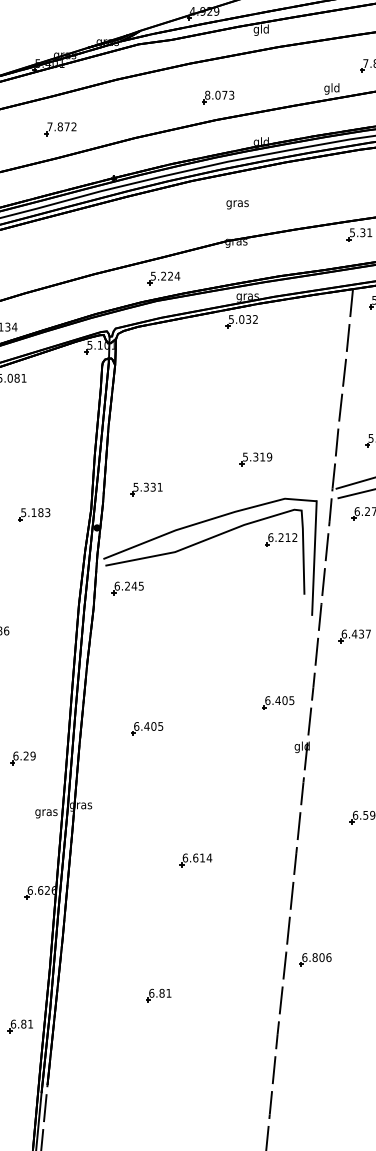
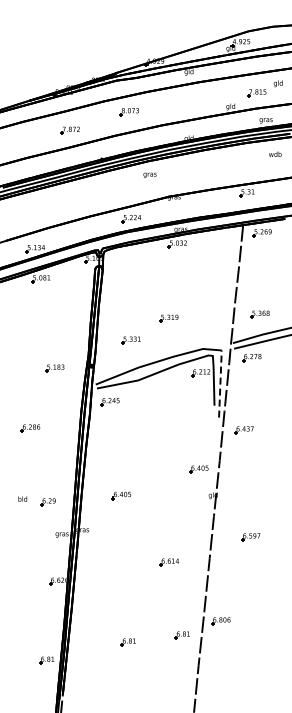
part: (216, 98) -> (128, 112), moved
text: (236, 203) -> (149, 174), moved
part: (255, 459) -> (168, 318), moved
part: (145, 489) -> (130, 340), moved
part: (33, 514) -> (54, 368), moved
line: (314, 558) -> (220, 384), solid -> dashed
part: (145, 728) -> (120, 495), moved
part: (194, 860) -> (168, 562), moved
part: (248, 983) -> (181, 635), added

